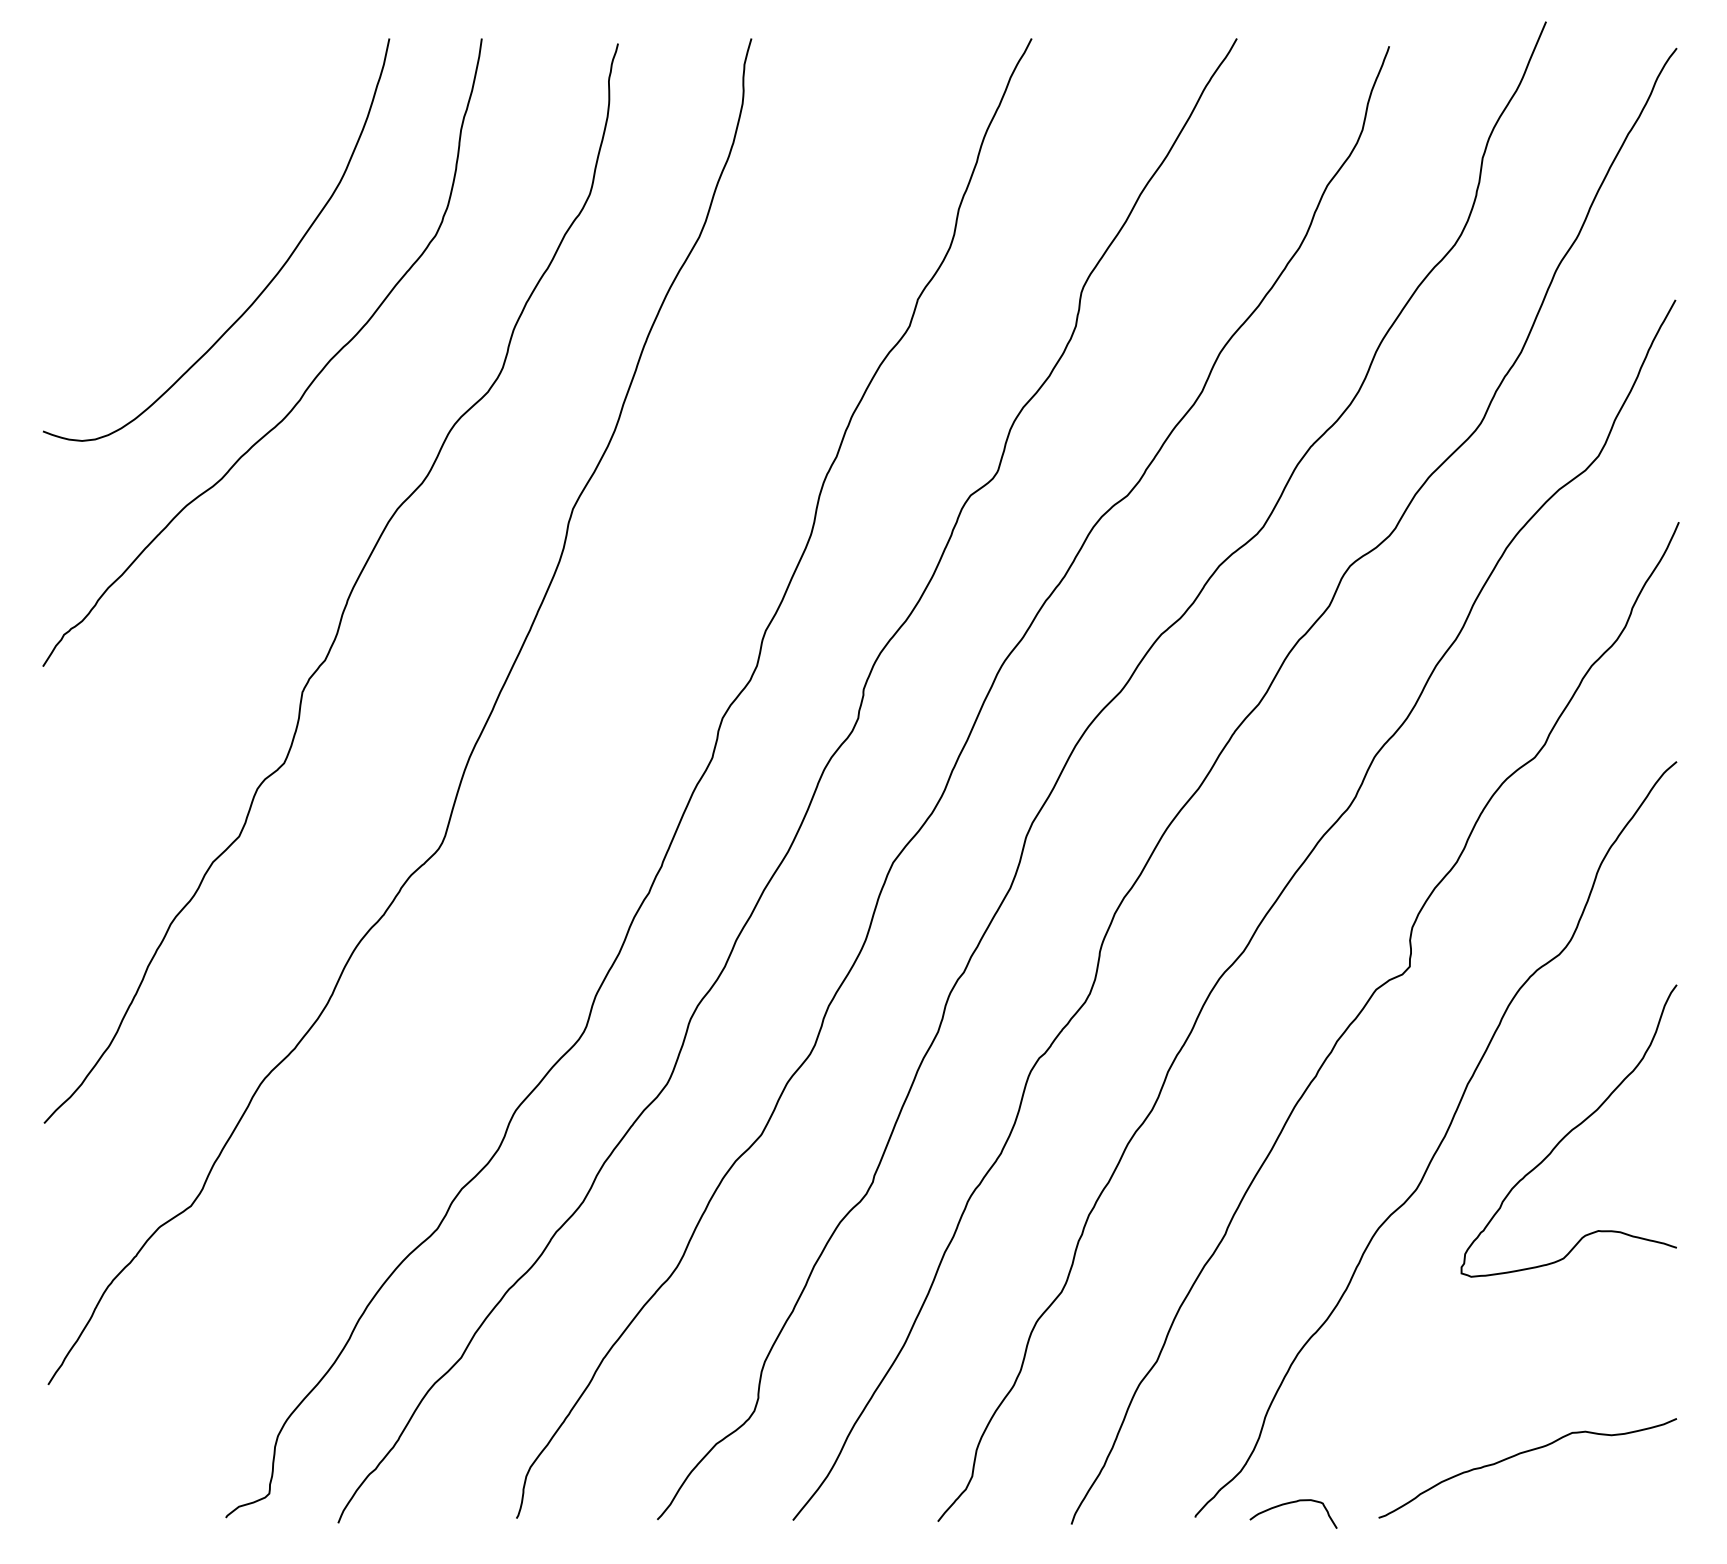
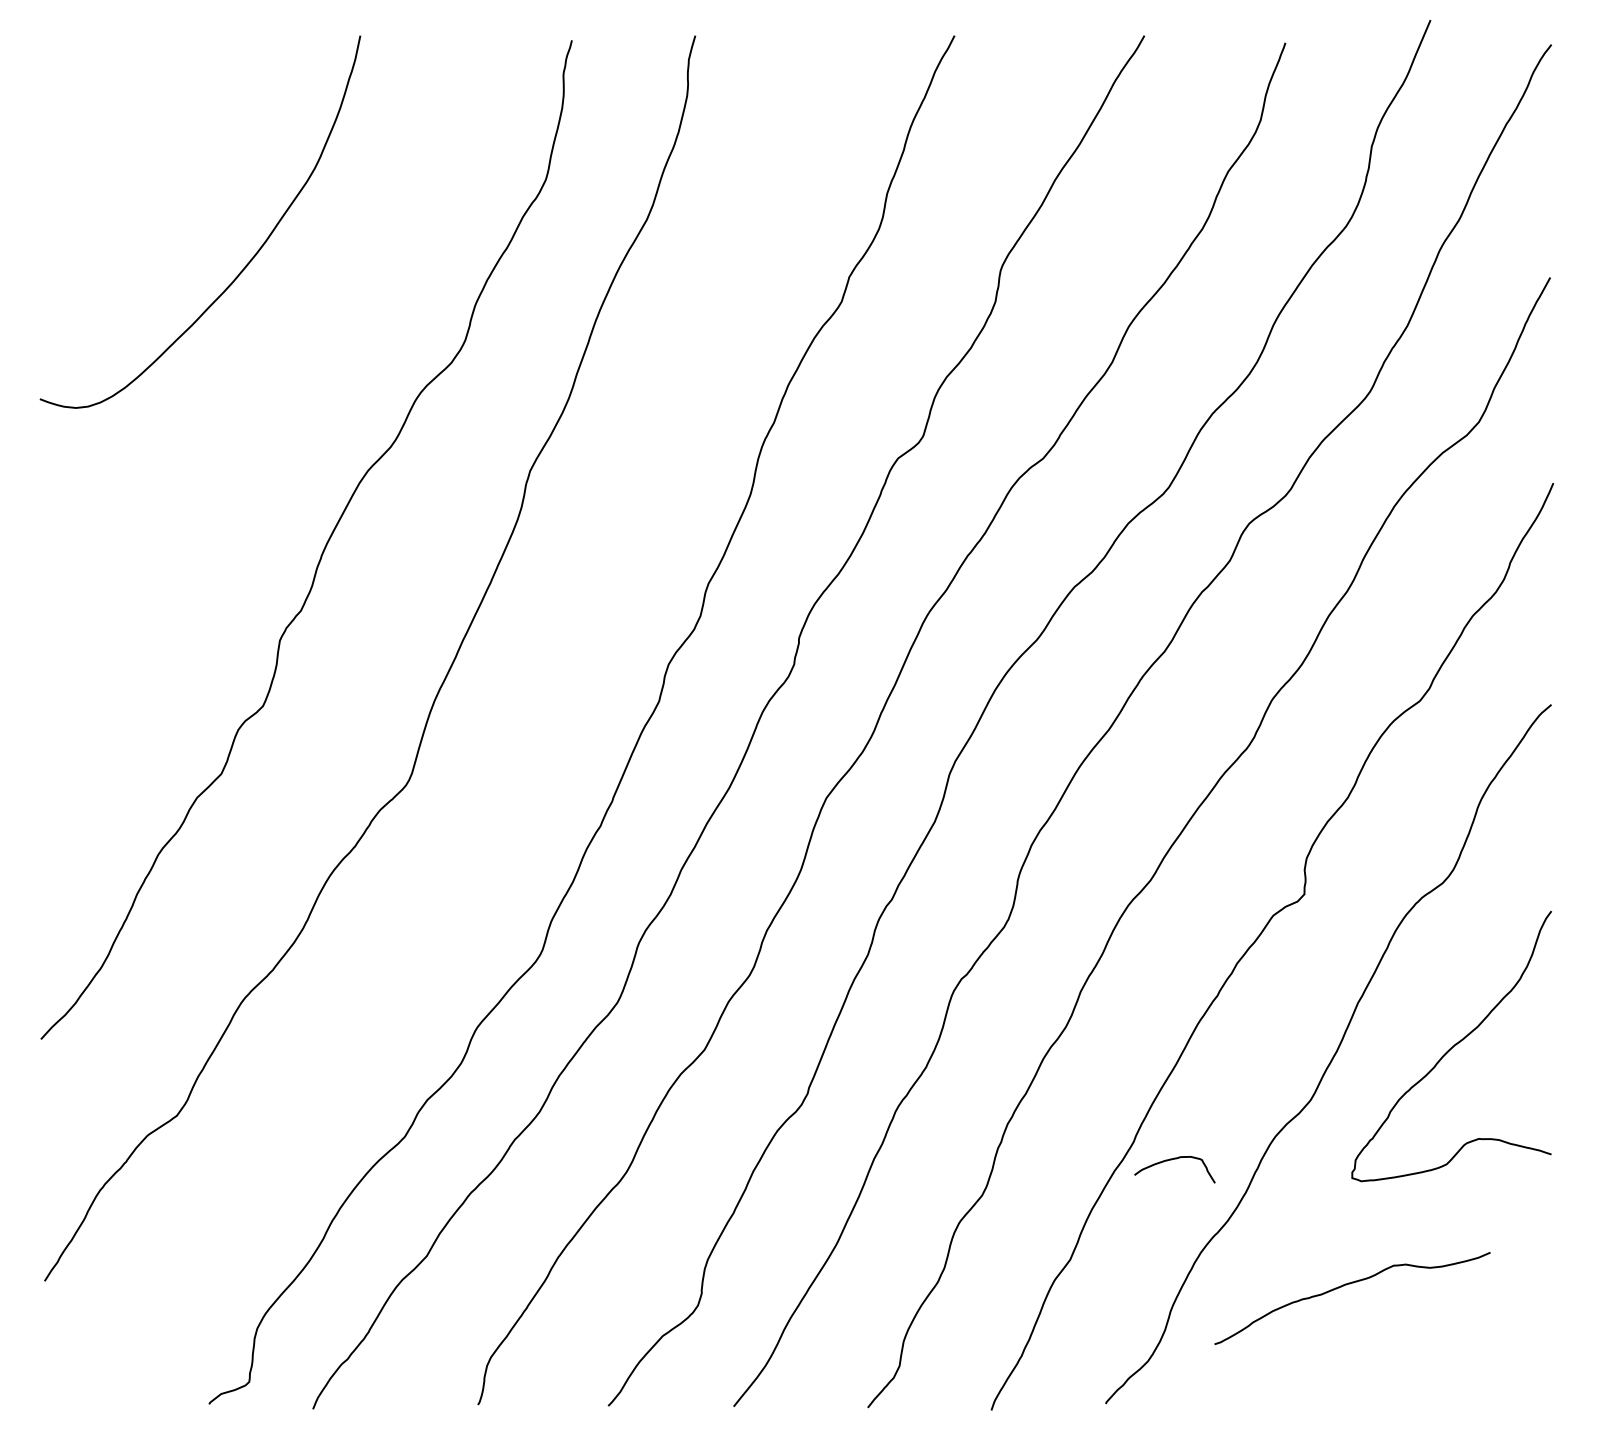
curve: (308, 385) -> (285, 356), removed
curve: (1525, 1453) -> (1350, 1284), moved
curve: (1289, 1504) -> (1171, 1160), moved

